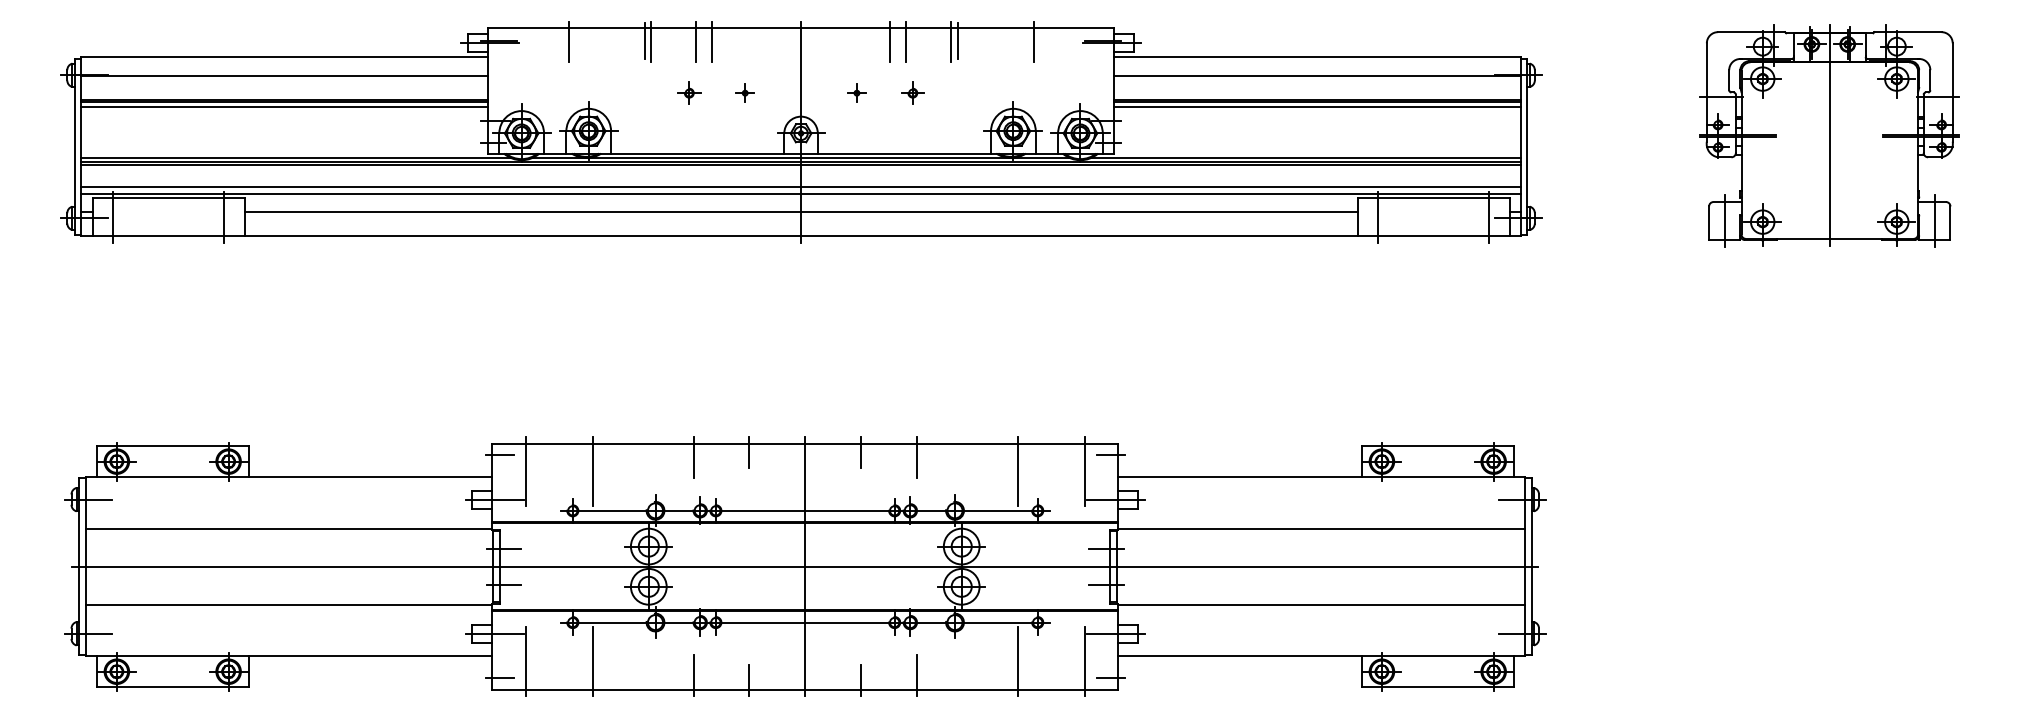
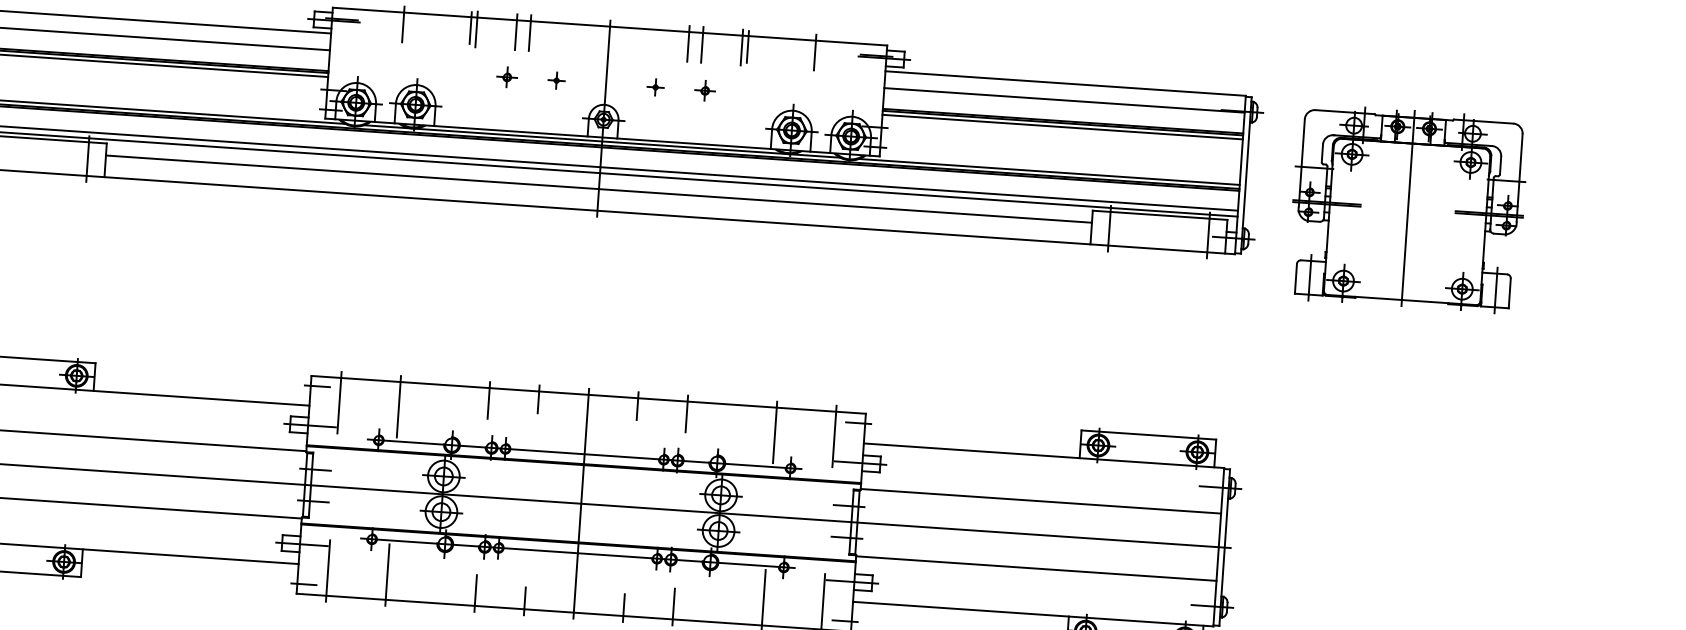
part: (1829, 135) -> (1407, 208), moved

